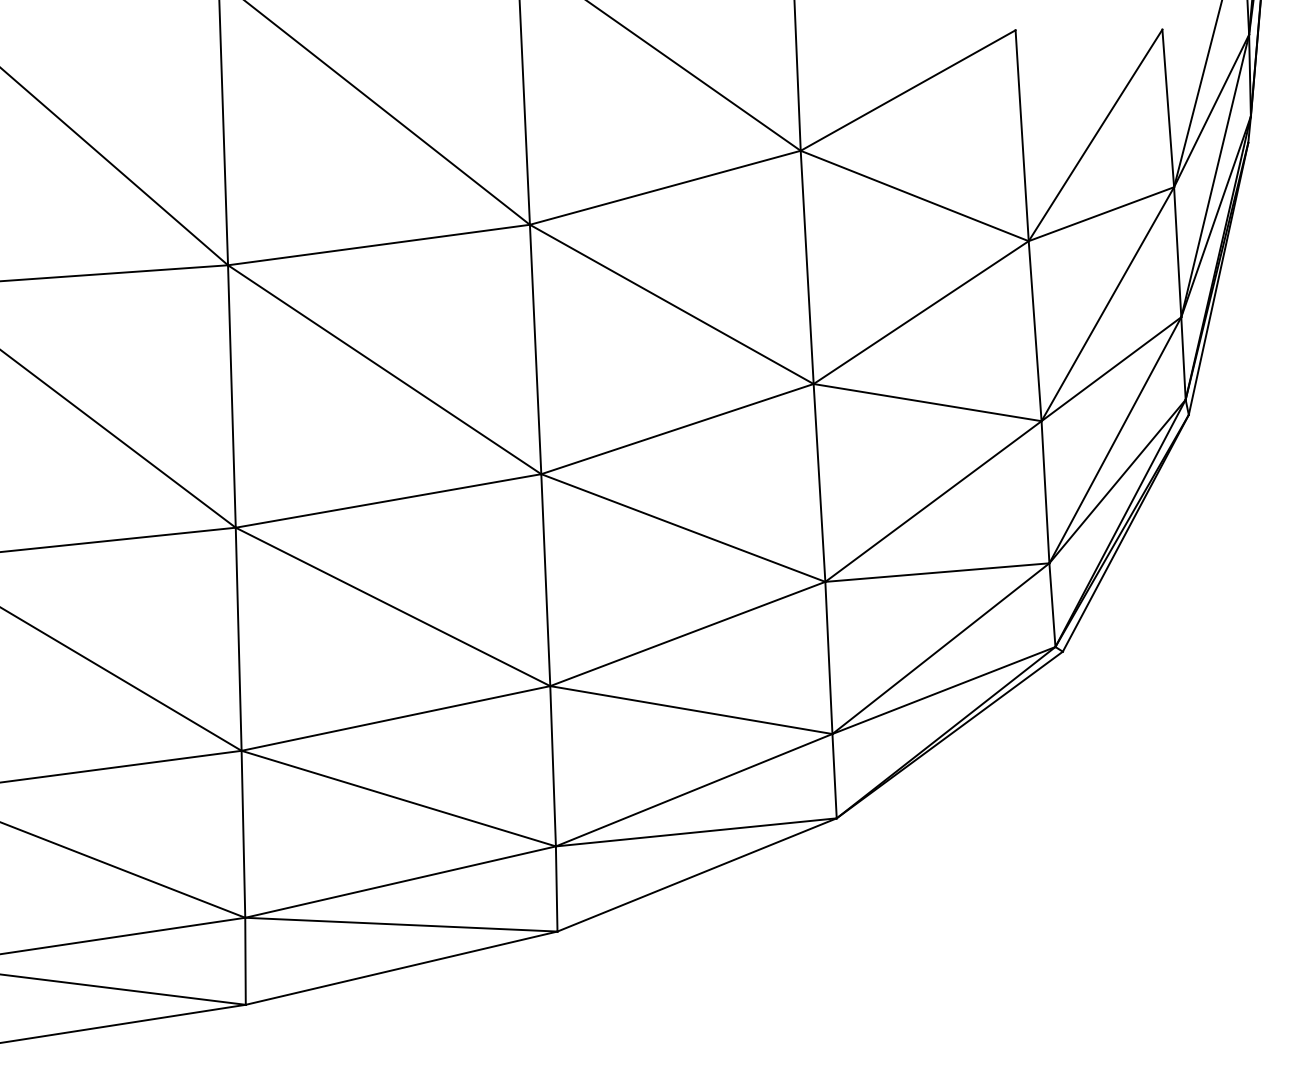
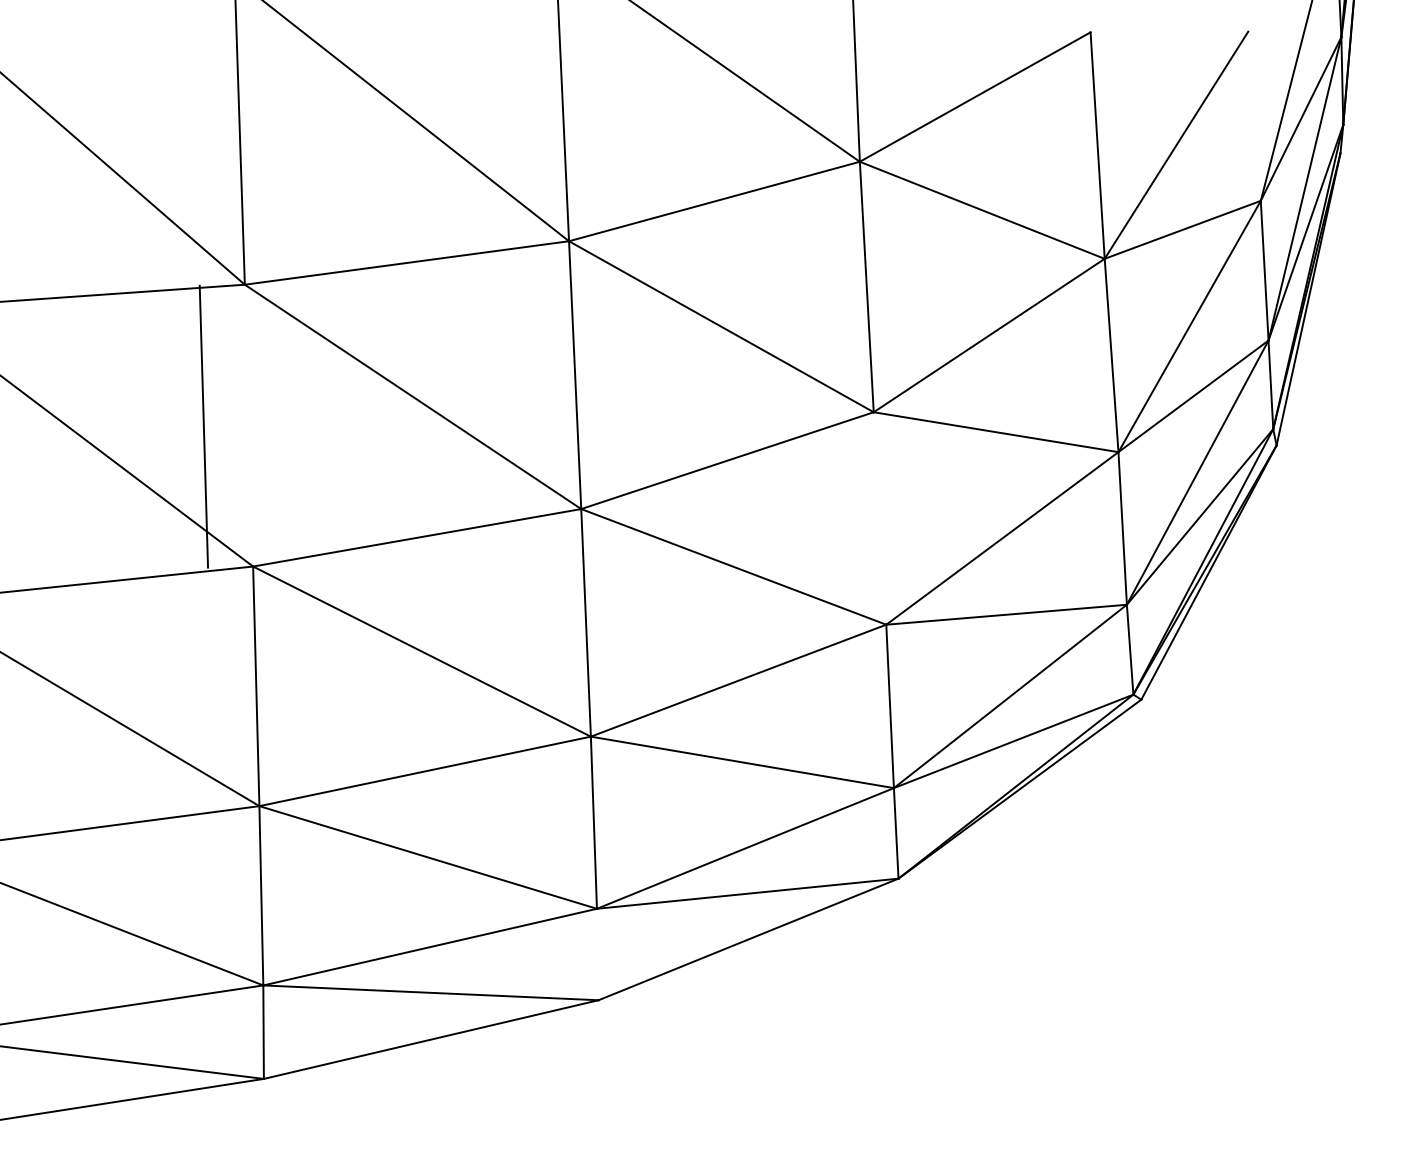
line: (1168, 108) -> (1254, 116), removed
line: (231, 396) -> (203, 426), moved
line: (819, 482) -> (880, 517), removed
line: (556, 888) -> (597, 953), removed

